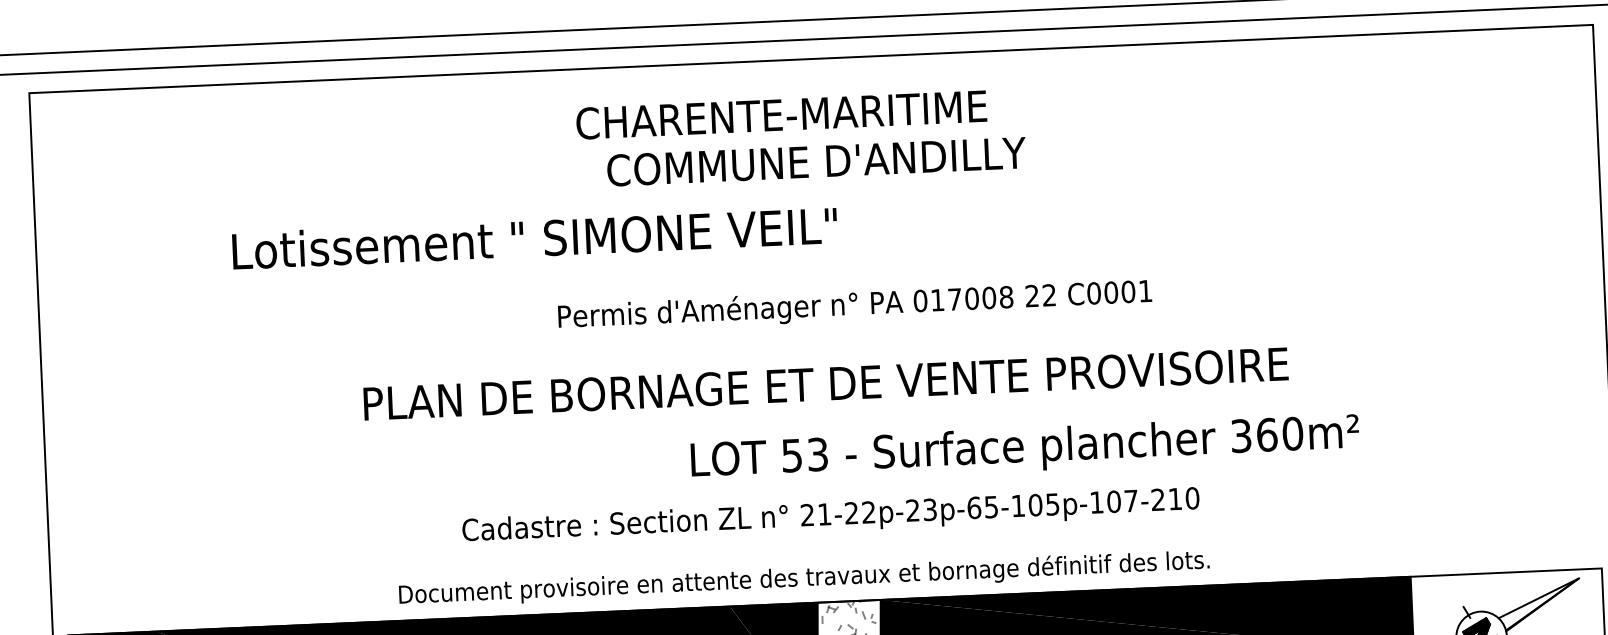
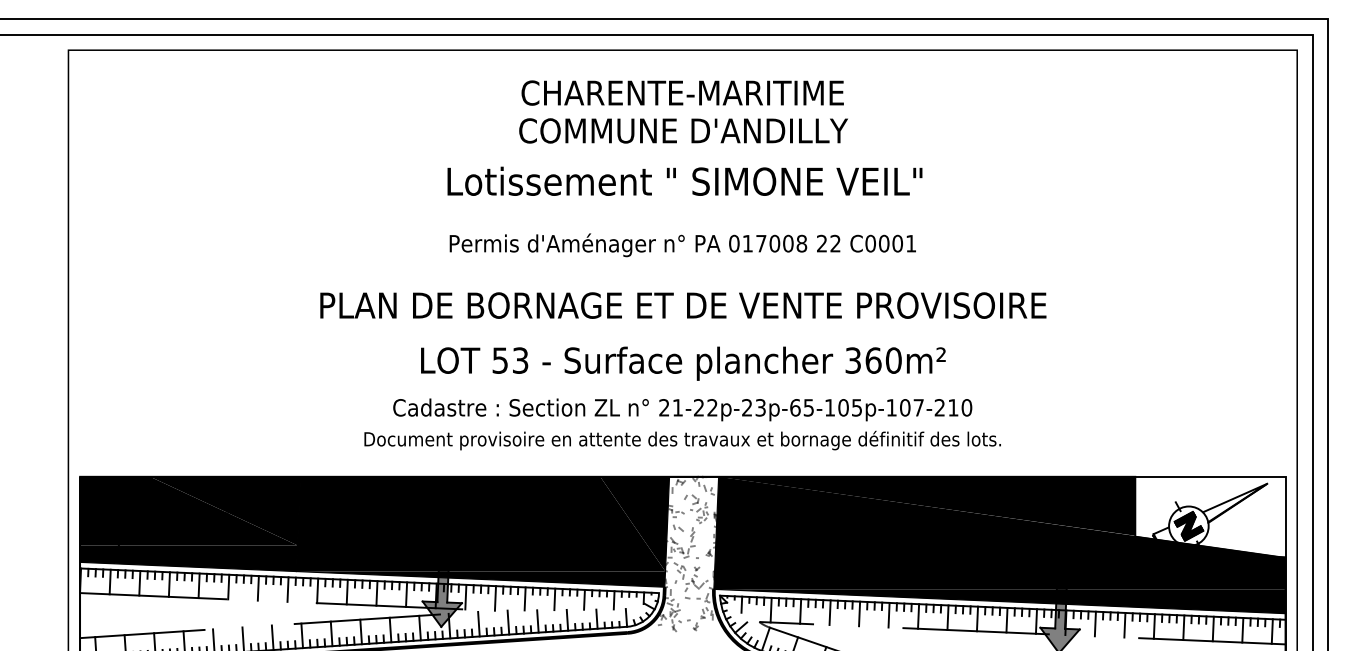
text: (781, 114) -> (682, 92), moved
text: (534, 237) -> (684, 180), moved
text: (854, 306) -> (682, 245), moved
text: (1025, 449) -> (683, 363), moved
text: (804, 578) -> (682, 440), moved

